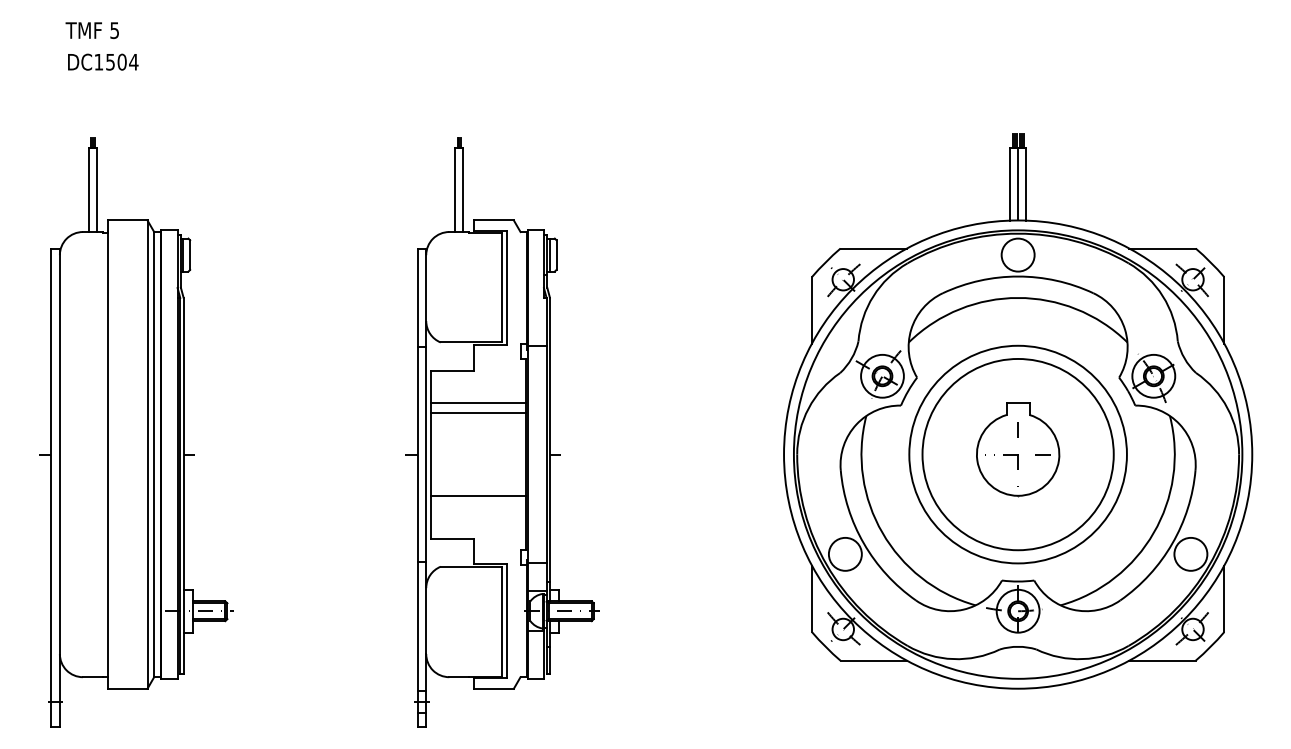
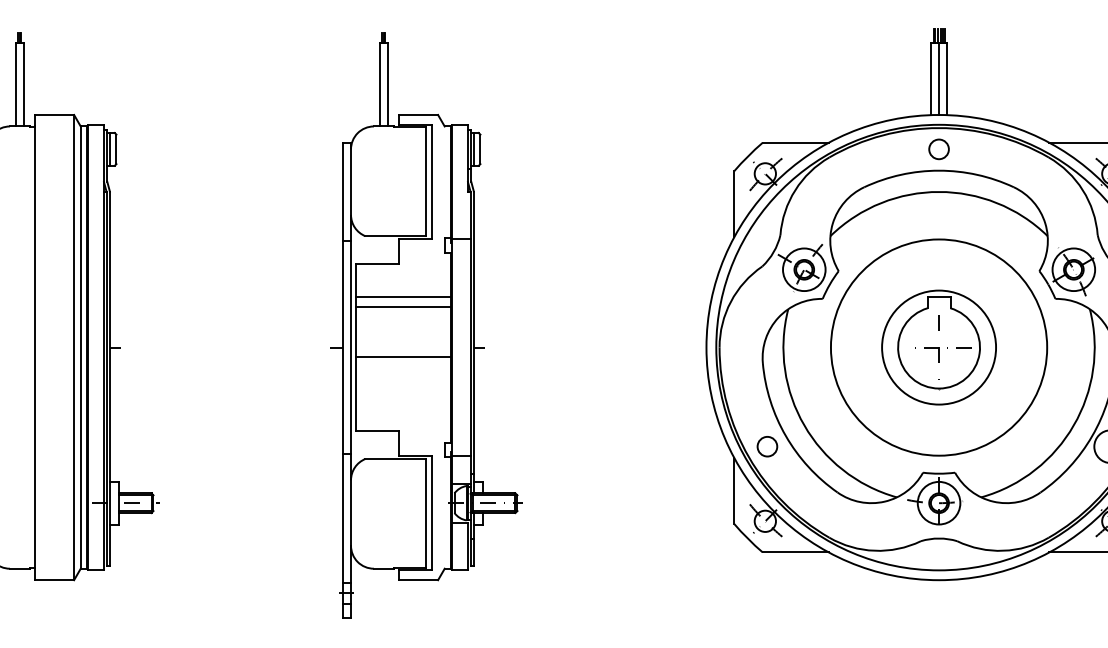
circle: (1017, 254) -> (938, 148), size x0.6
circle: (1017, 454) -> (938, 347), size x0.6
line: (478, 495) -> (402, 356), moved
circle: (844, 553) -> (766, 445), size x0.6

